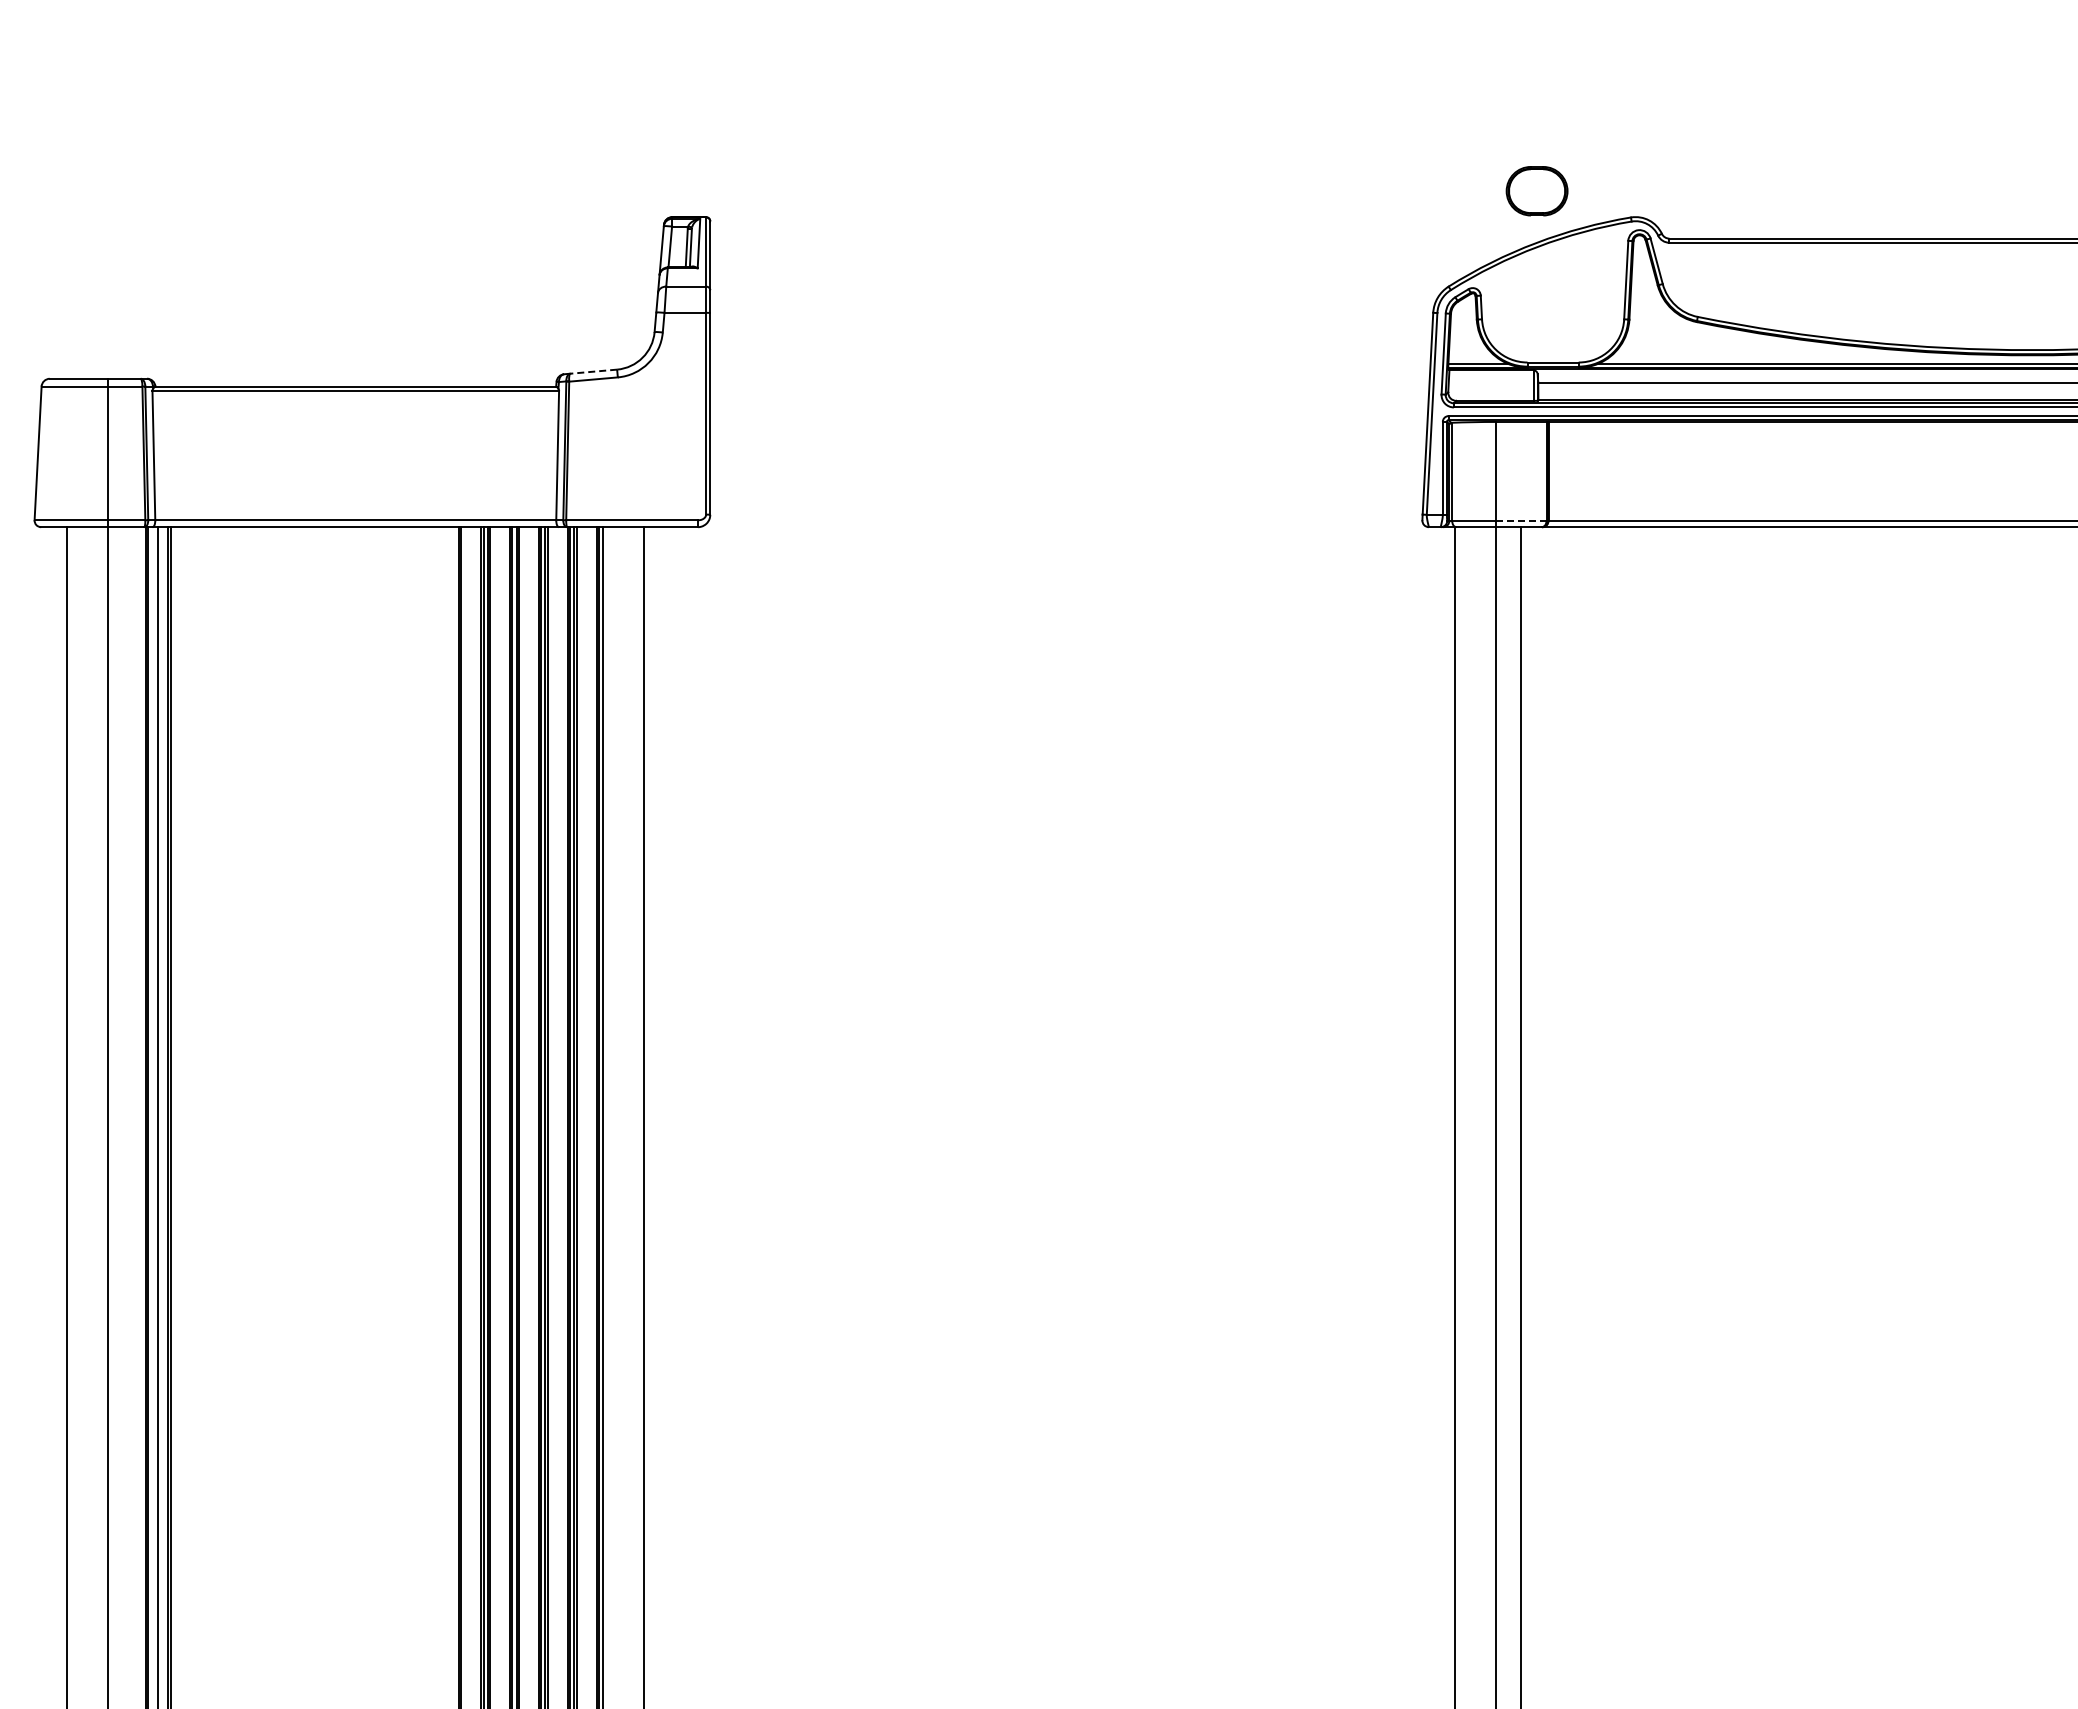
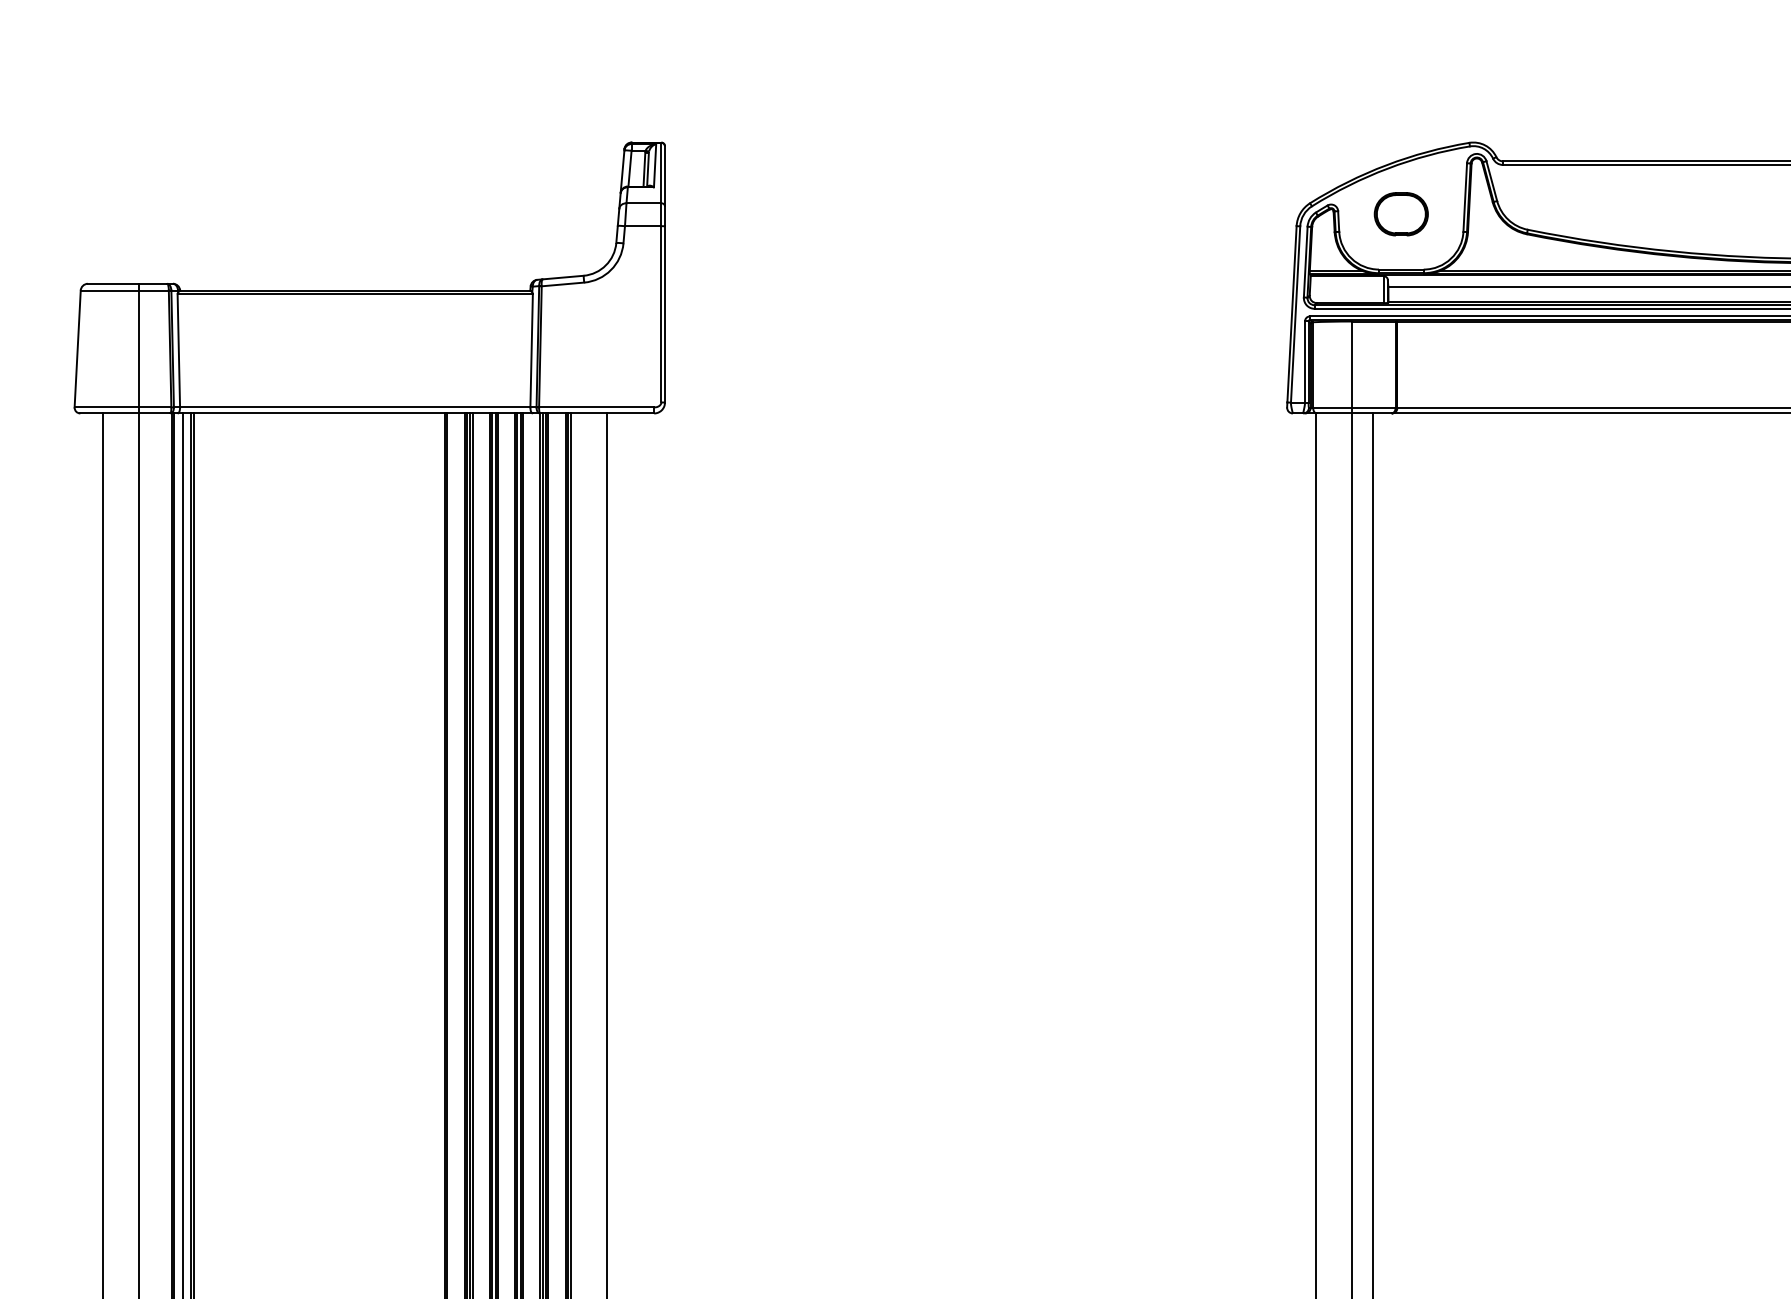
part: (1536, 191) -> (1400, 214), moved
line: (593, 371) -> (562, 277), dashed -> solid
line: (1520, 520) -> (1372, 407), dashed -> solid

